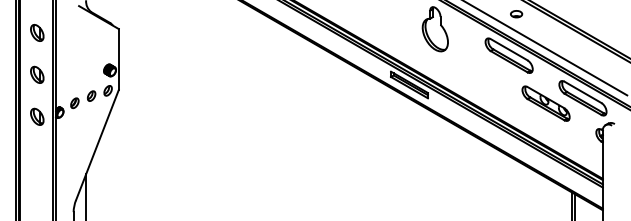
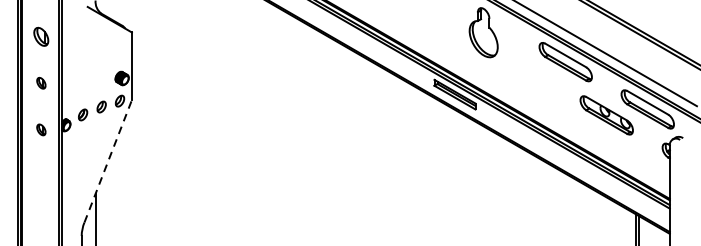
part: (516, 14) -> (573, 16), removed
part: (37, 74) -> (41, 82), size x0.6
part: (37, 116) -> (41, 129), size x0.6
line: (97, 144) -> (108, 160), solid -> dashed

